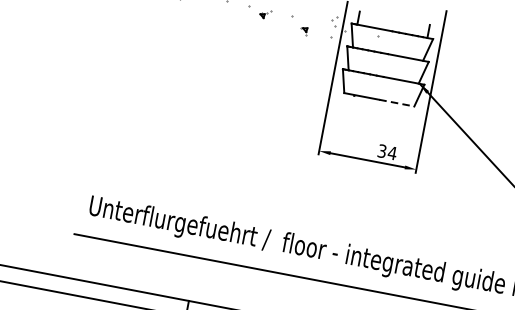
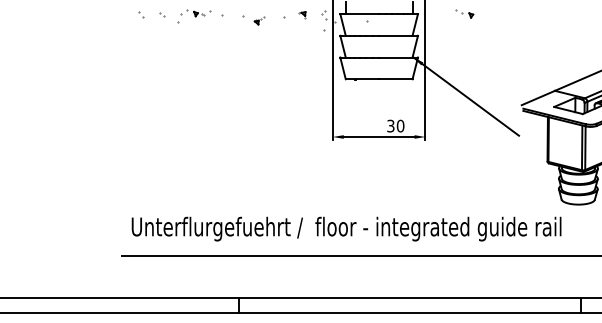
part: (303, 31) -> (302, 15), moved
part: (481, 47) -> (464, 13), added
line: (396, 103) -> (395, 79), dashed -> solid
text: (392, 152) -> (400, 125), 34 -> 30

